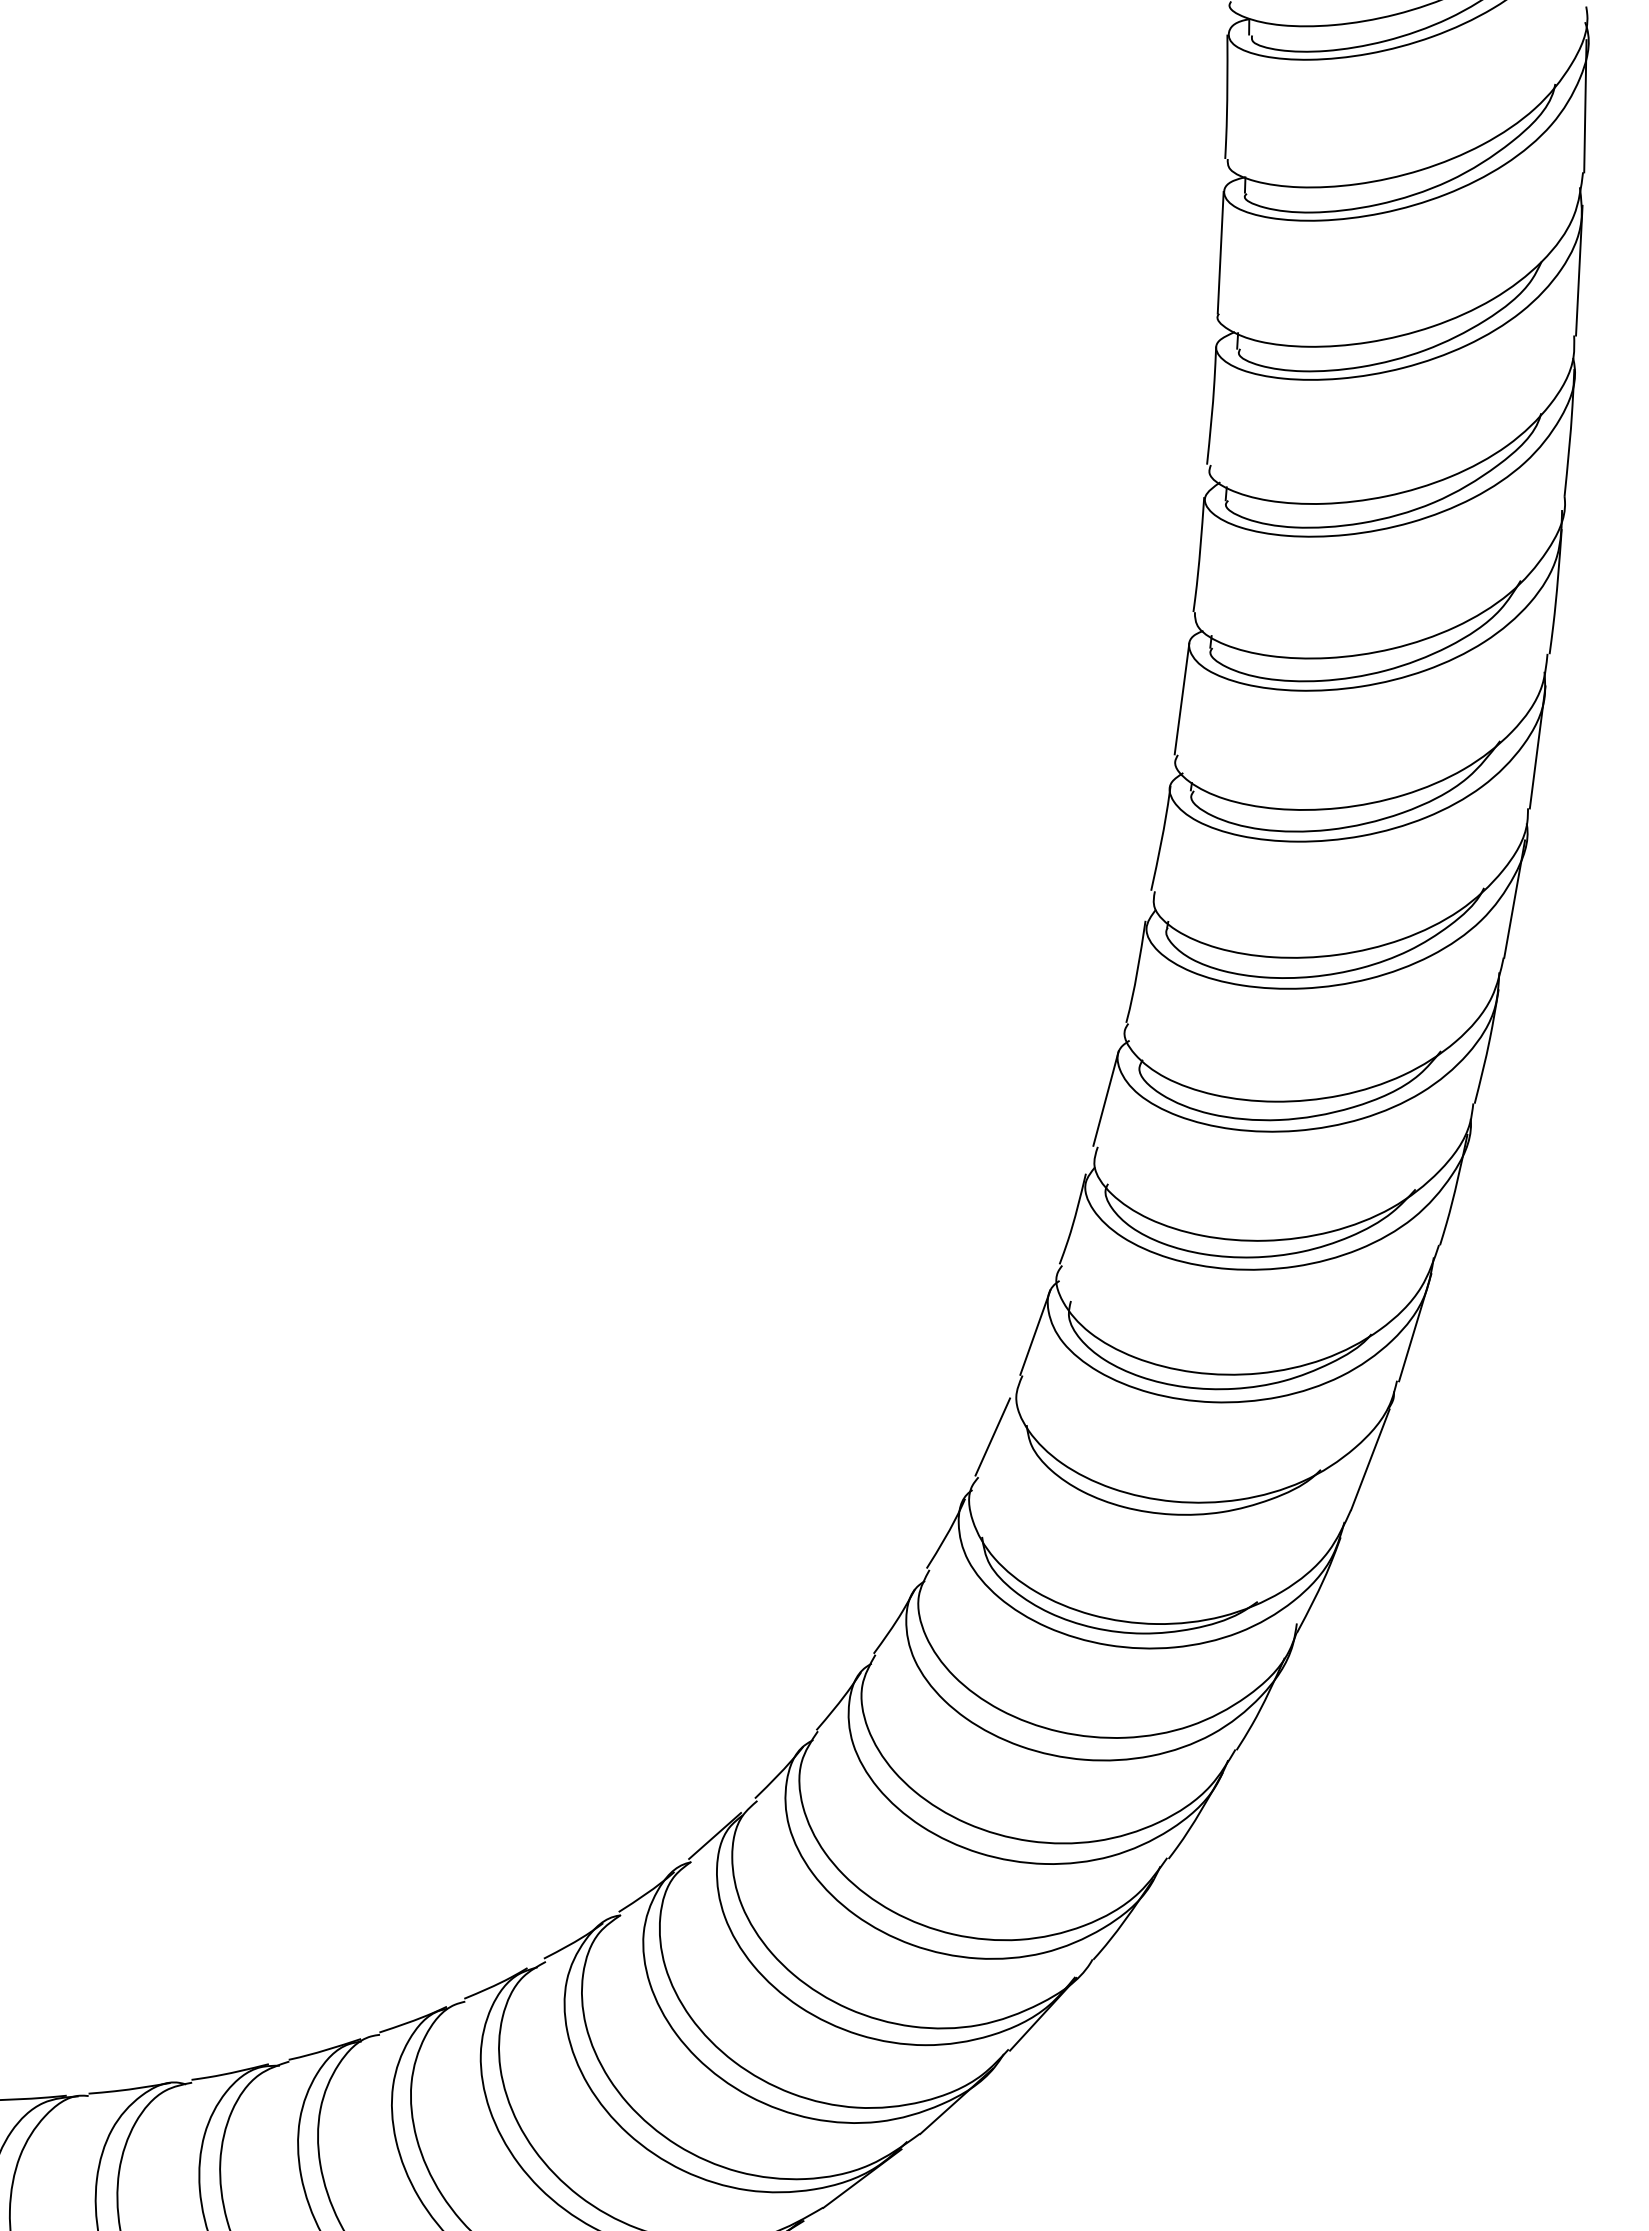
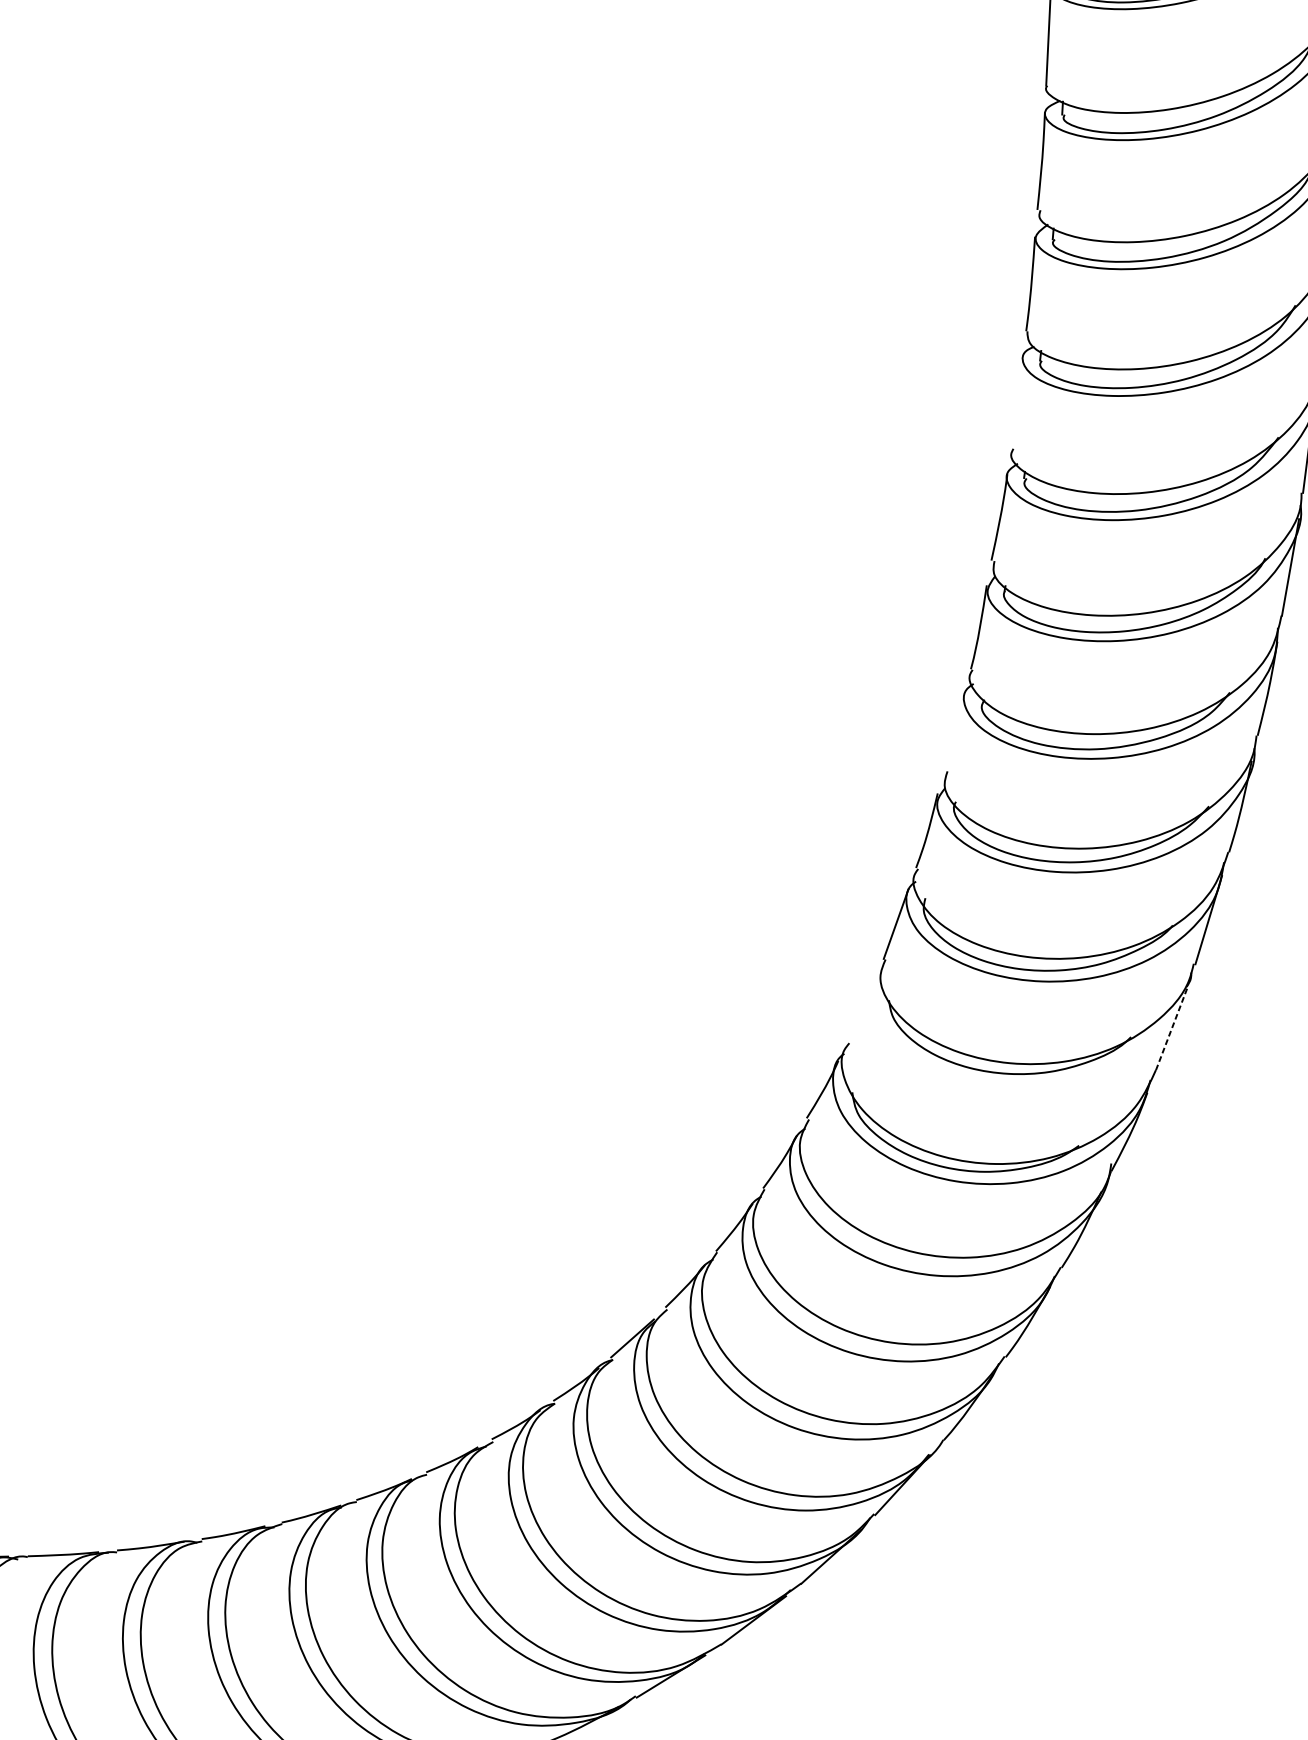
line: (1181, 698) -> (1016, 402), removed
line: (1105, 1098) -> (953, 731), removed
line: (992, 1436) -> (860, 1009), removed
line: (1370, 1459) -> (1171, 1028), solid -> dashed

